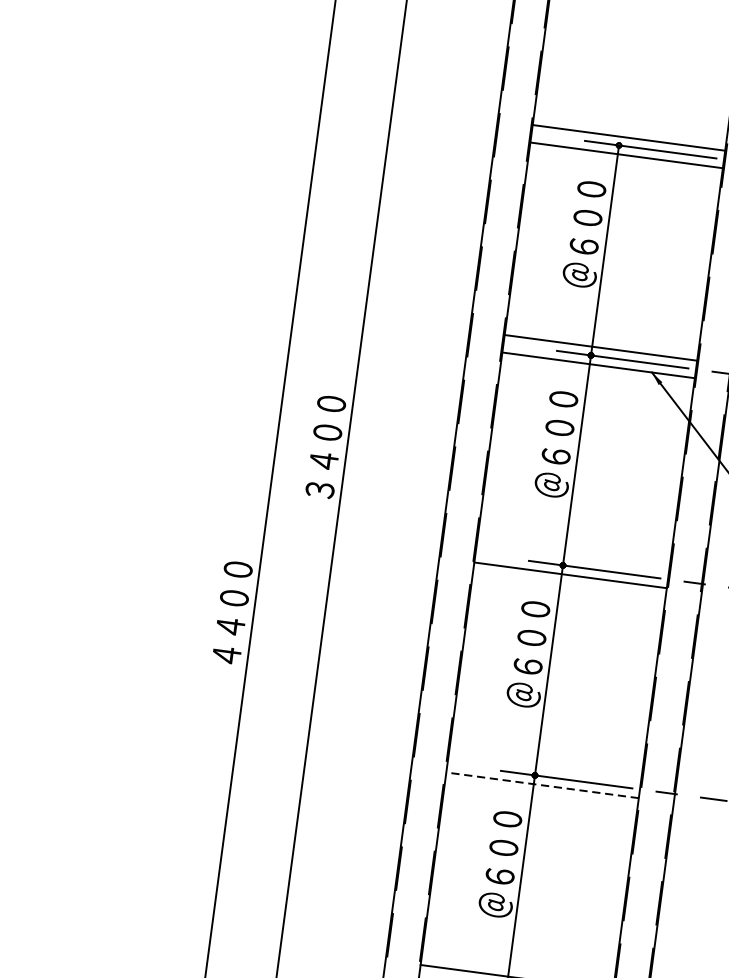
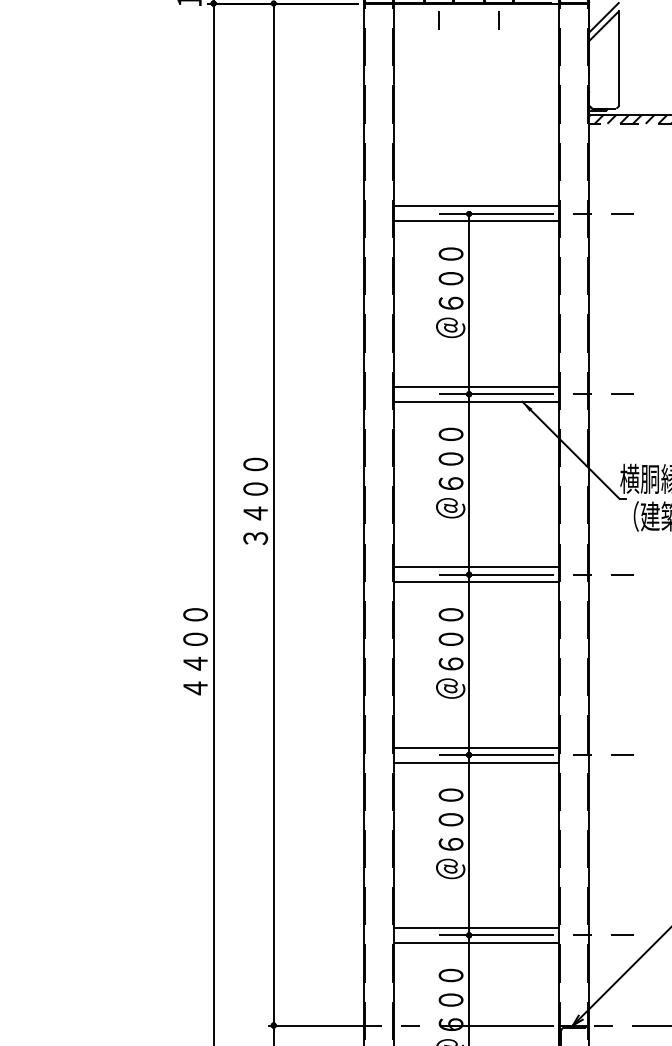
line: (572, 558) -> (476, 567), added
line: (544, 767) -> (476, 747), added
line: (542, 785) -> (476, 762), dashed -> solid

